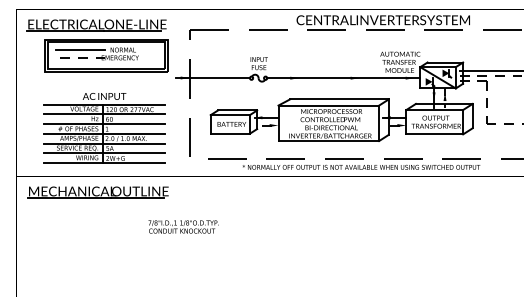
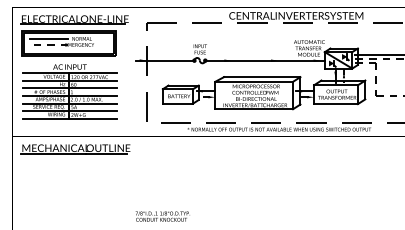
part: (106, 55) -> (69, 43), moved
part: (104, 128) -> (69, 91), moved
text: (183, 226) -> (162, 216), moved

